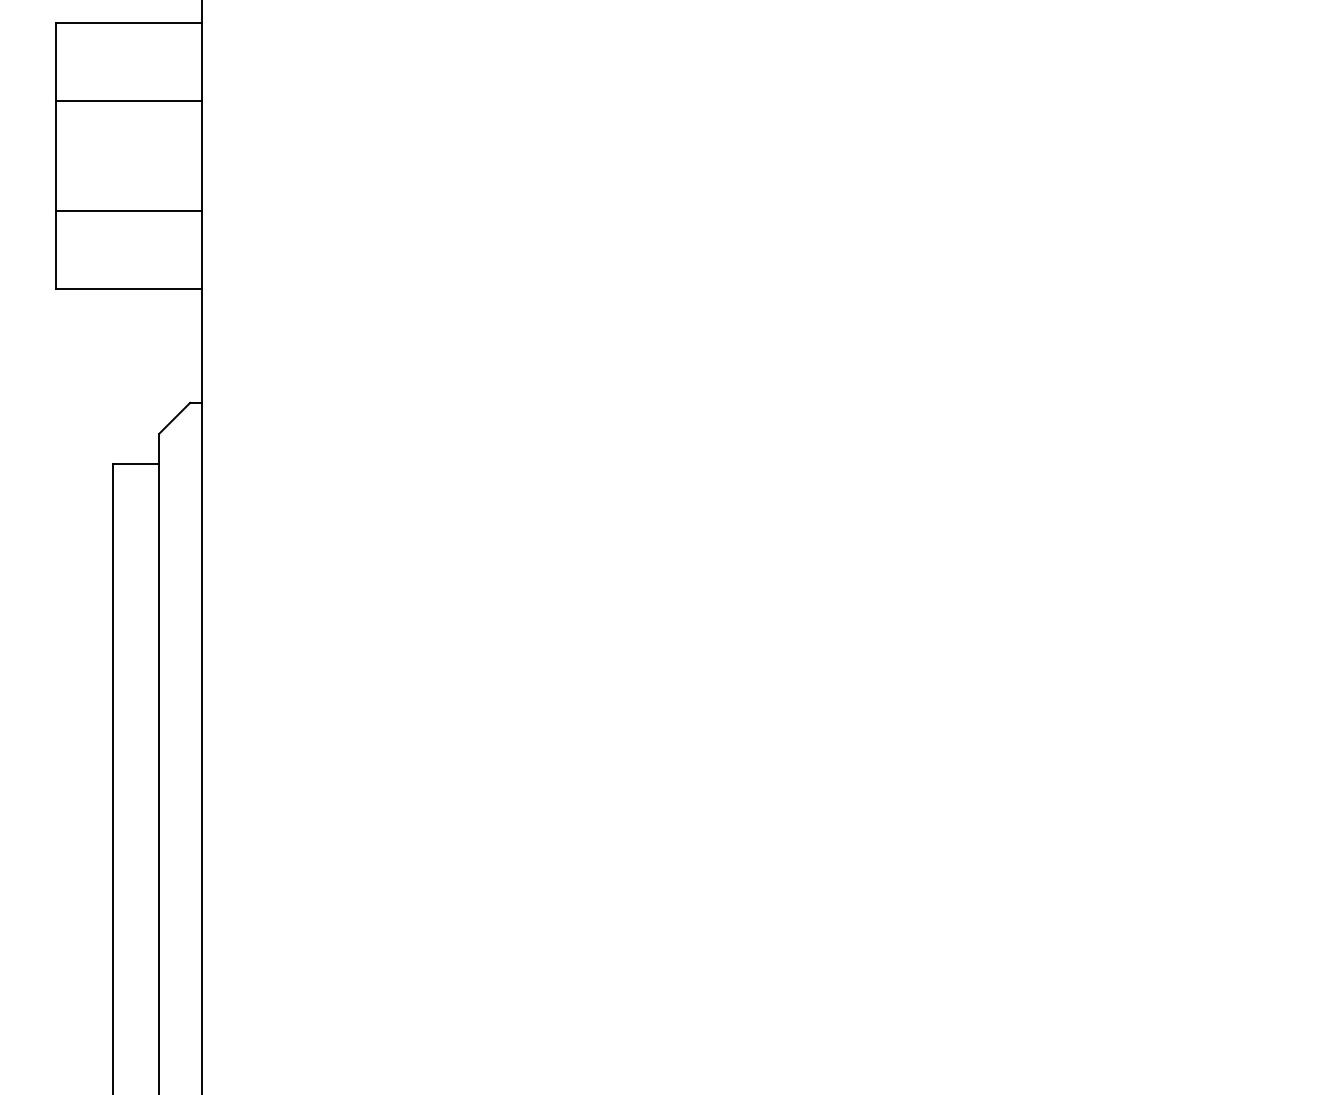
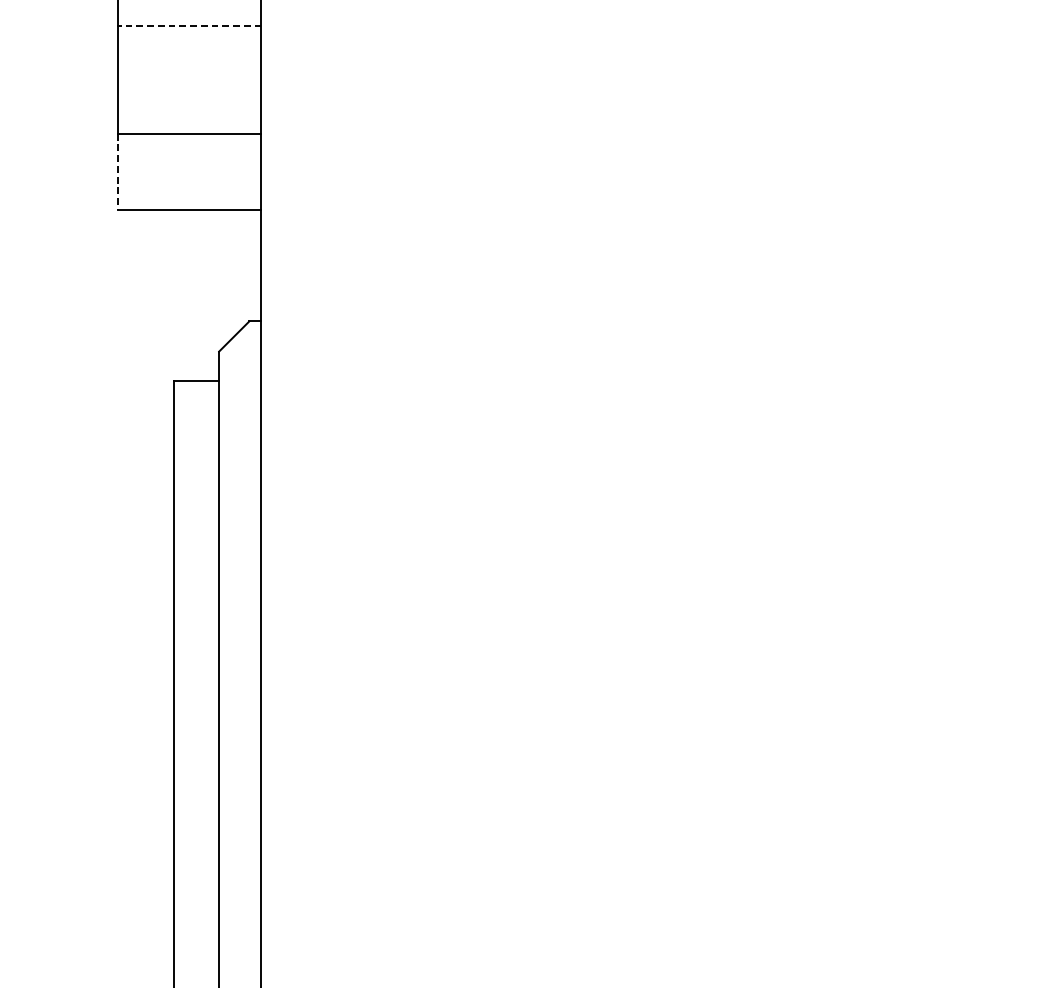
line: (128, 100) -> (189, 25), solid -> dashed
line: (55, 249) -> (117, 171), solid -> dashed

